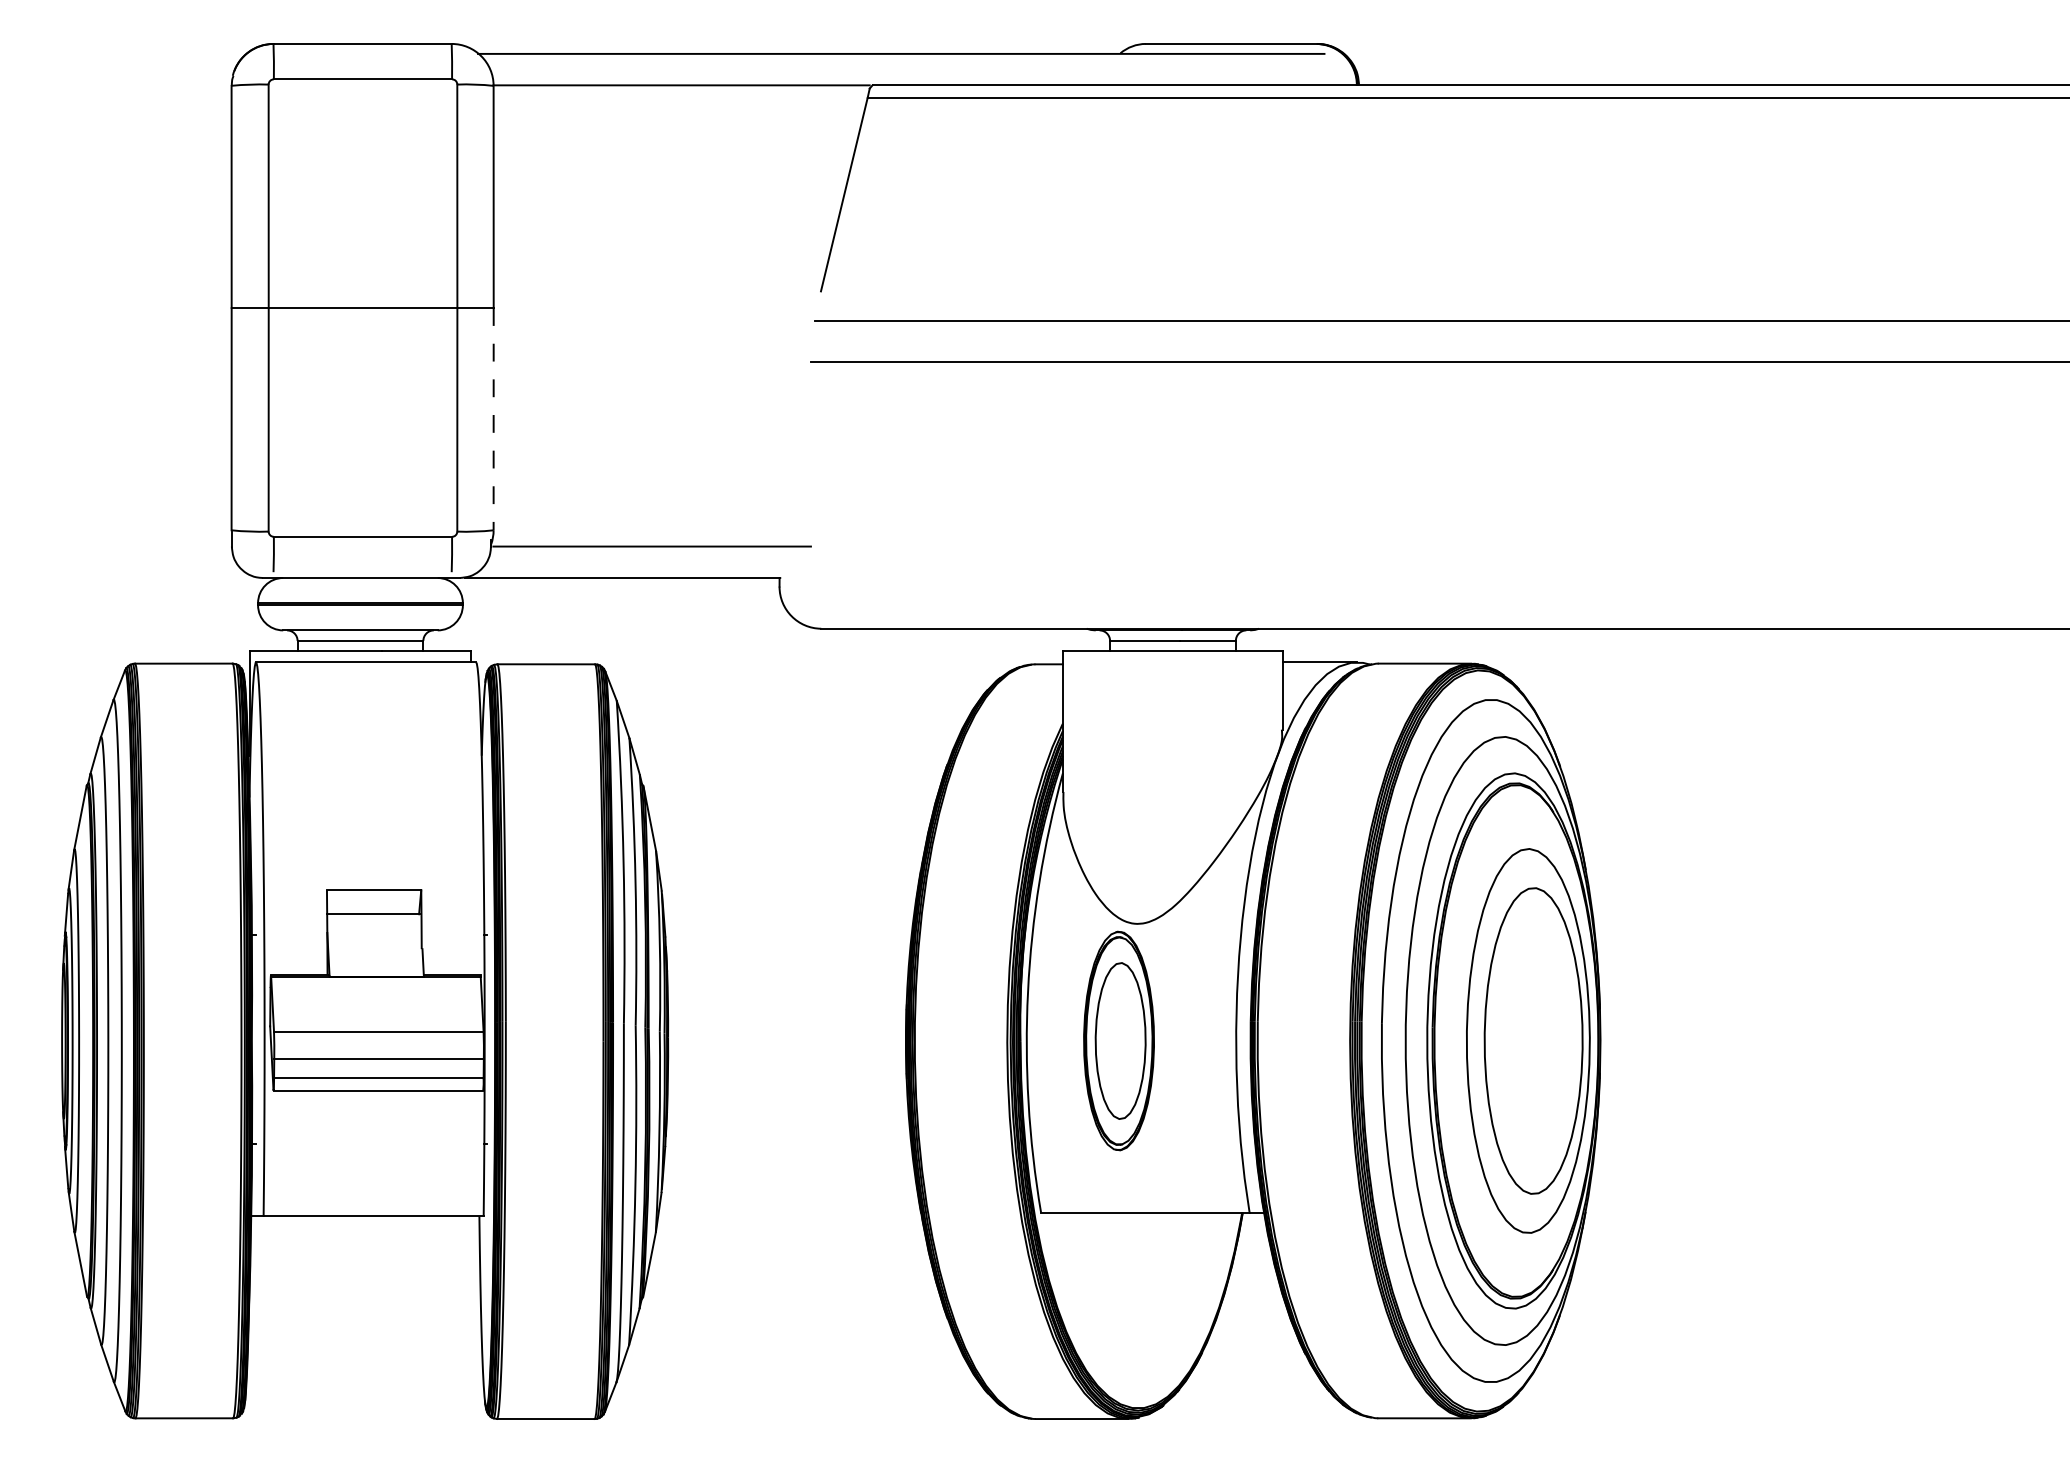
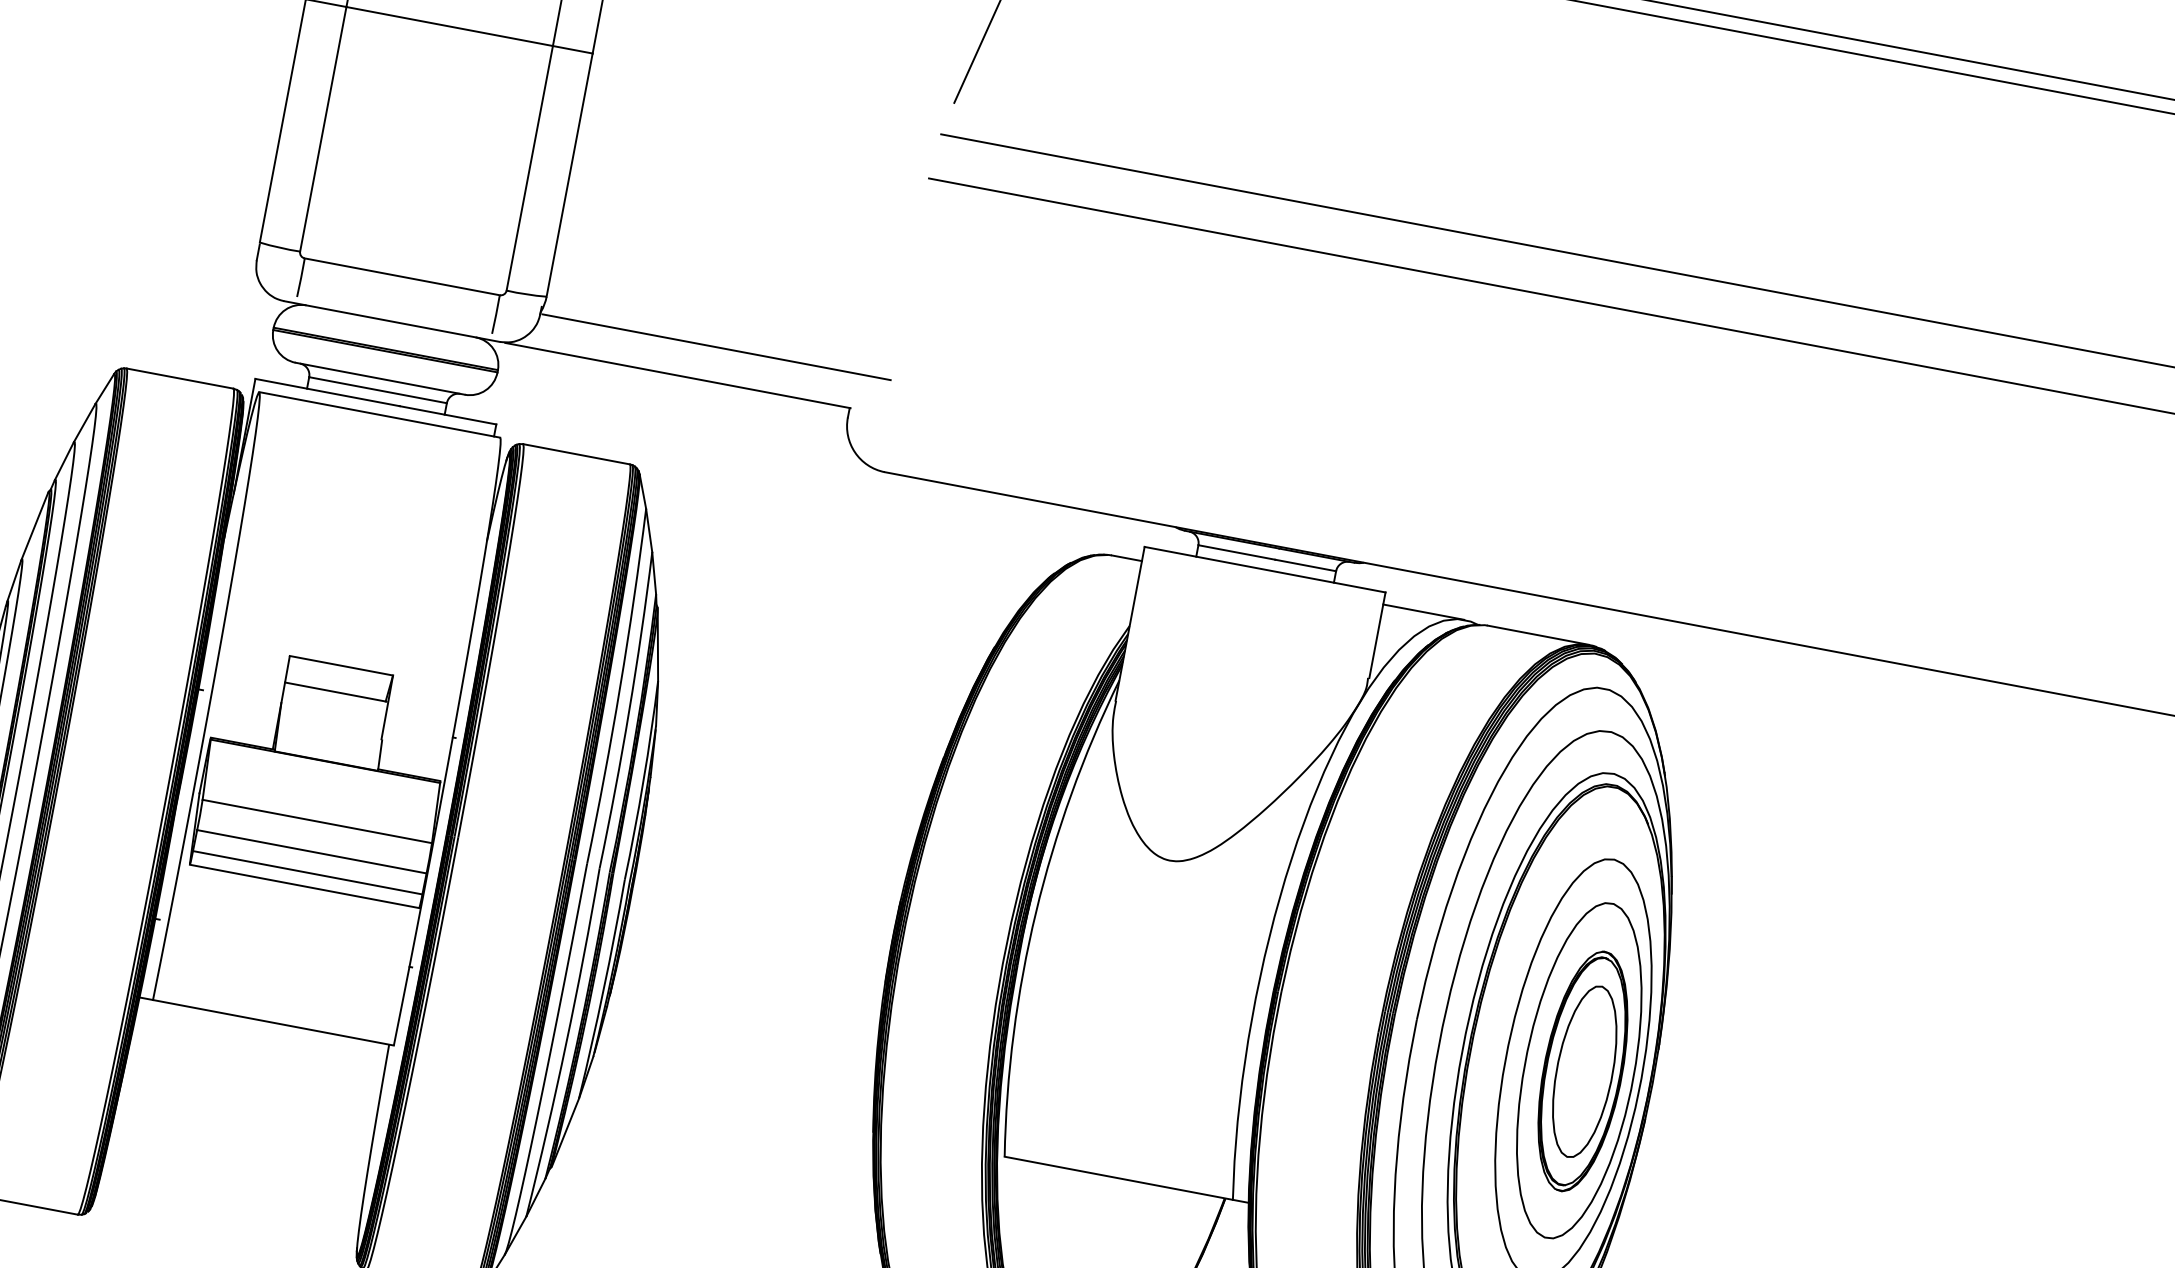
line: (493, 419) -> (569, 175), dashed -> solid
part: (1118, 1040) -> (1582, 1070), moved

